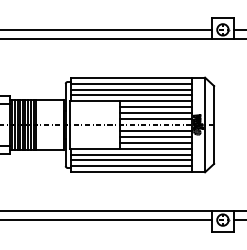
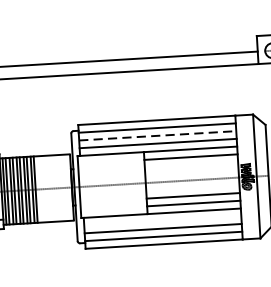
line: (131, 89) -> (157, 135), solid -> dashed
line: (155, 113) -> (191, 165), removed
line: (155, 119) -> (191, 173), removed
line: (155, 130) -> (192, 187), removed
line: (131, 154) -> (162, 220), removed

